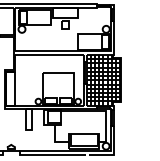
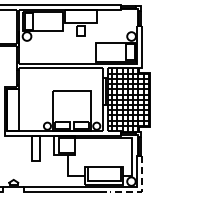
line: (114, 153) -> (141, 190), solid -> dashed

